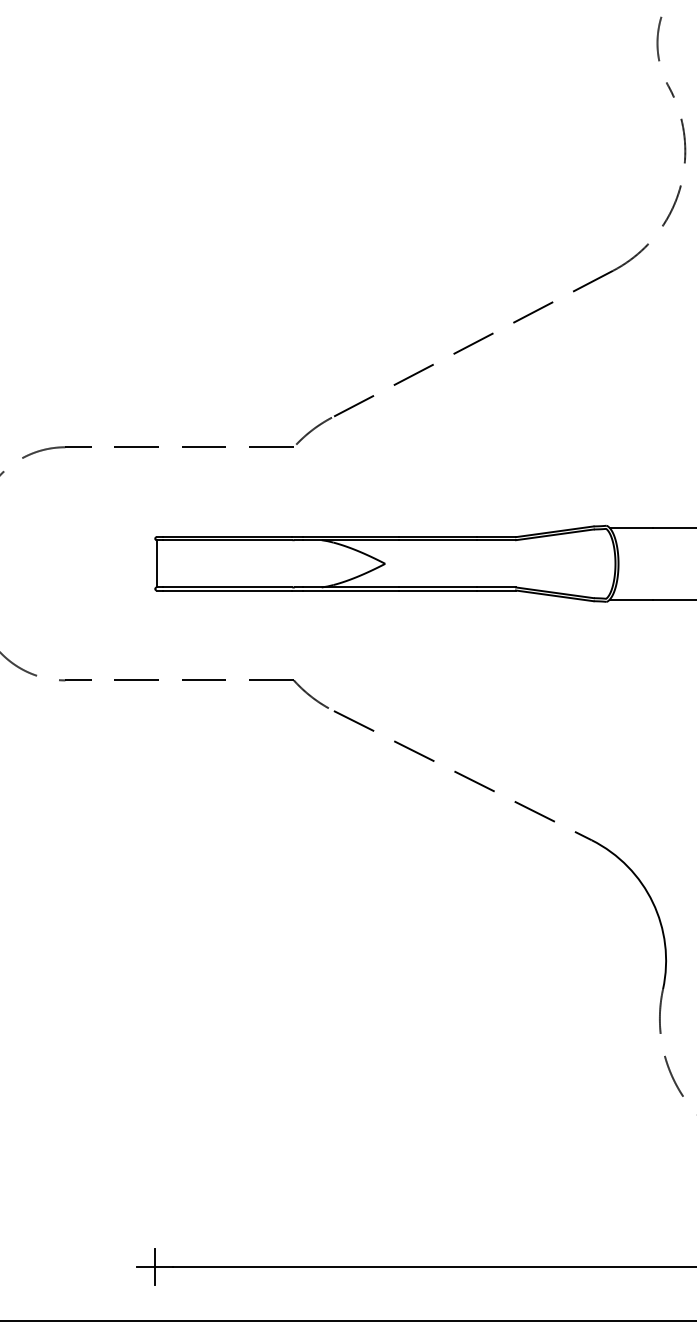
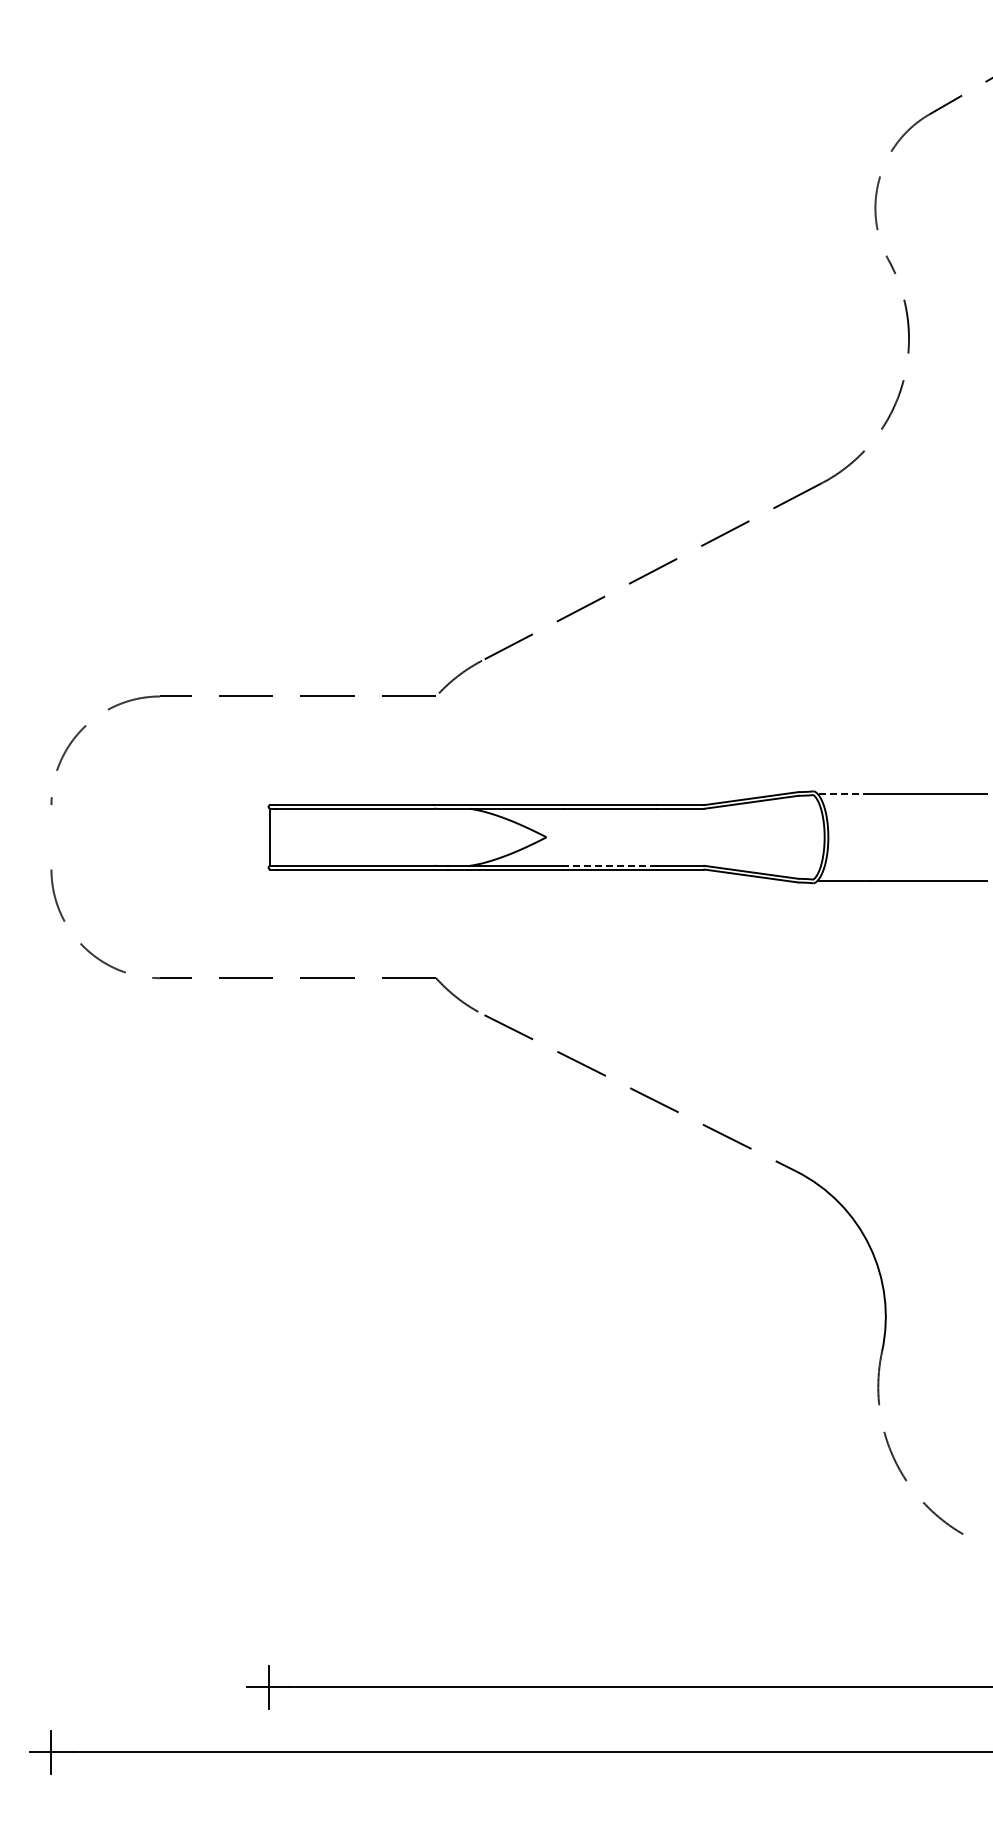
line: (631, 527) -> (843, 793), solid -> dashed
line: (437, 587) -> (609, 865), solid -> dashed

